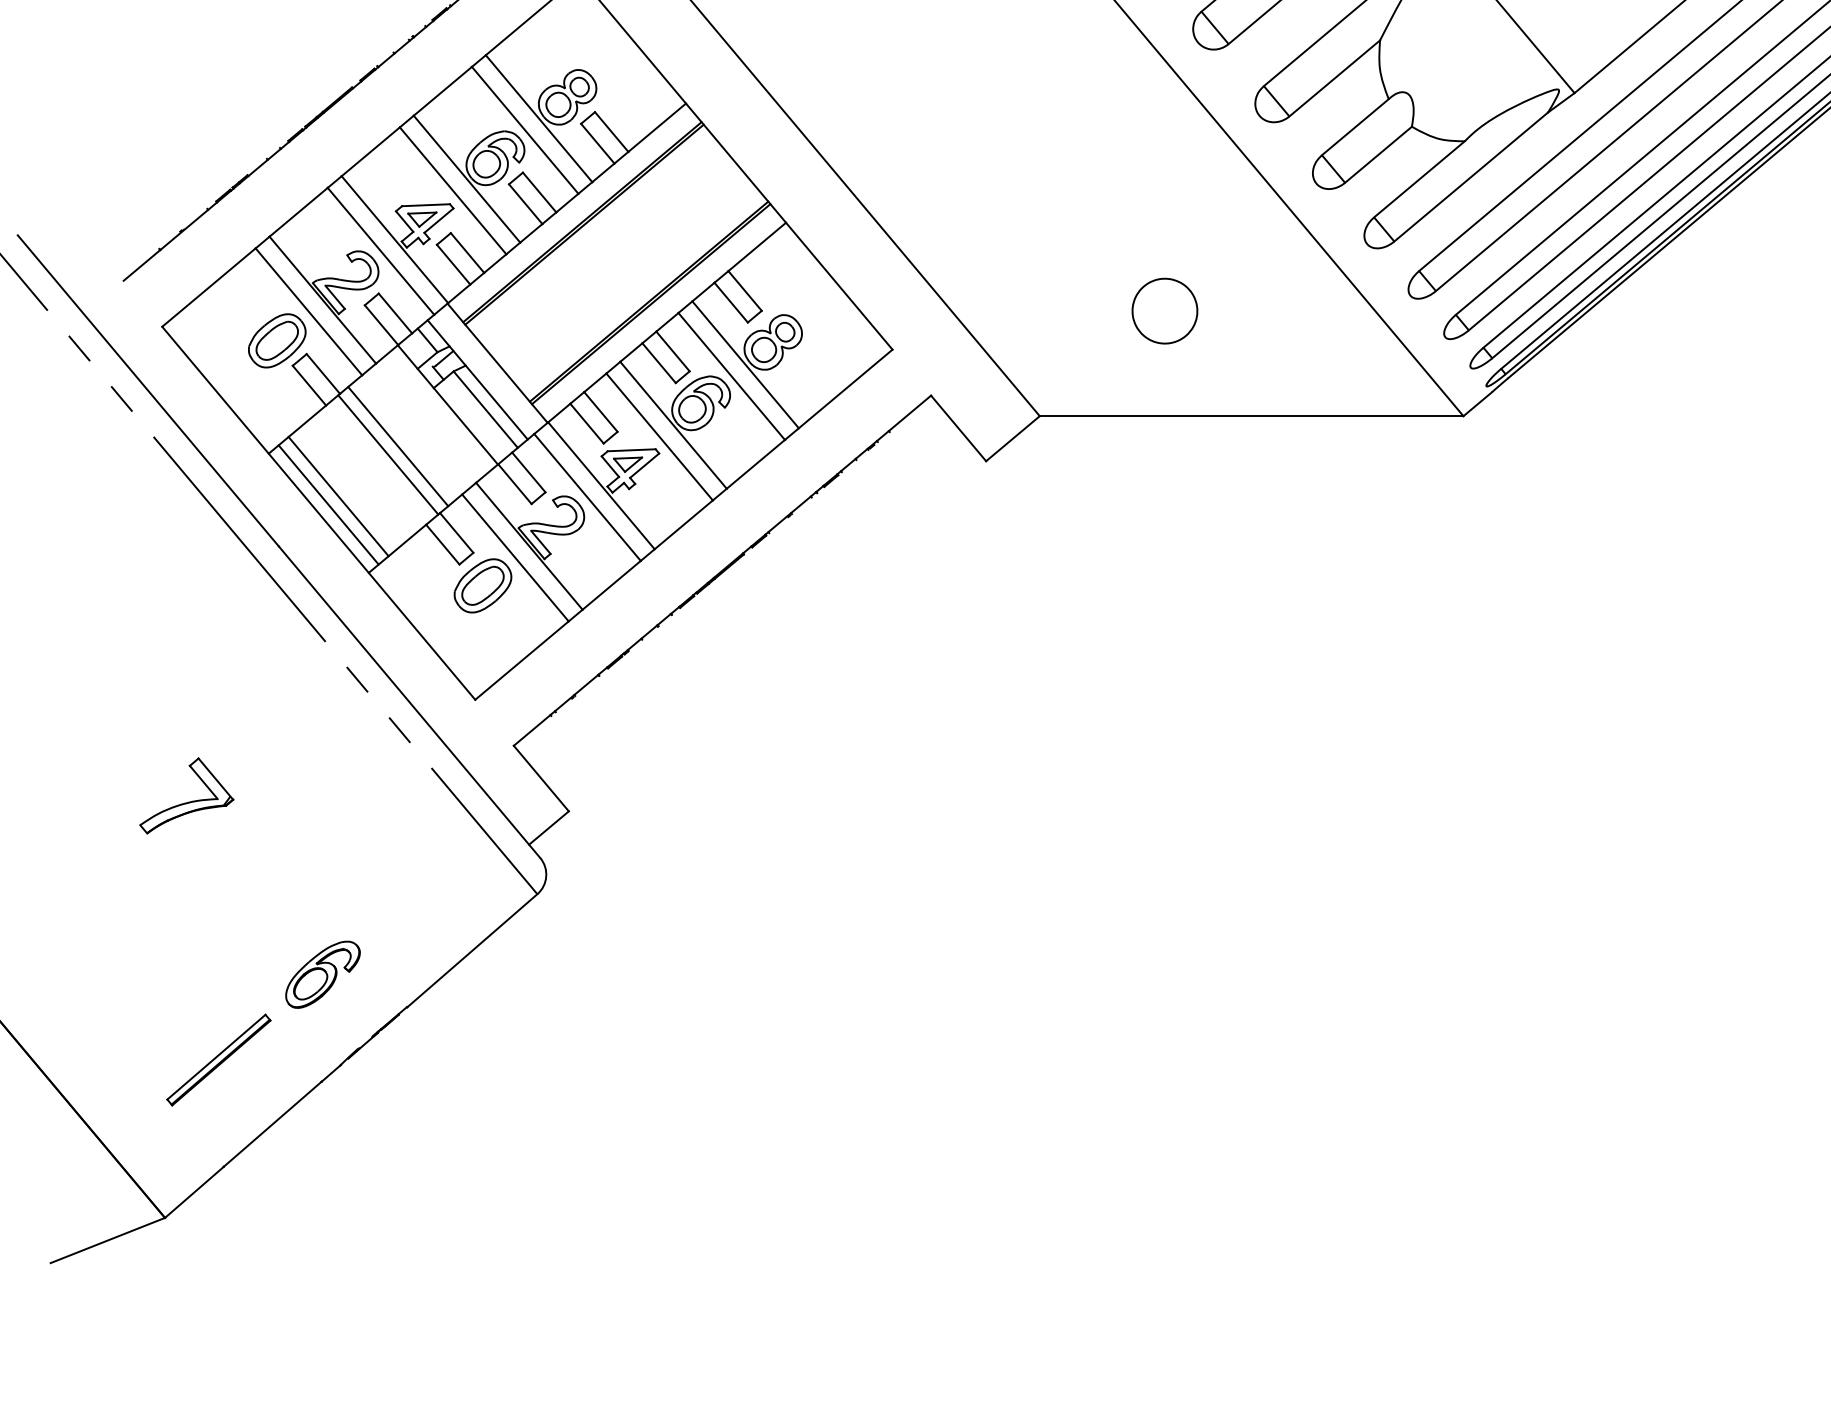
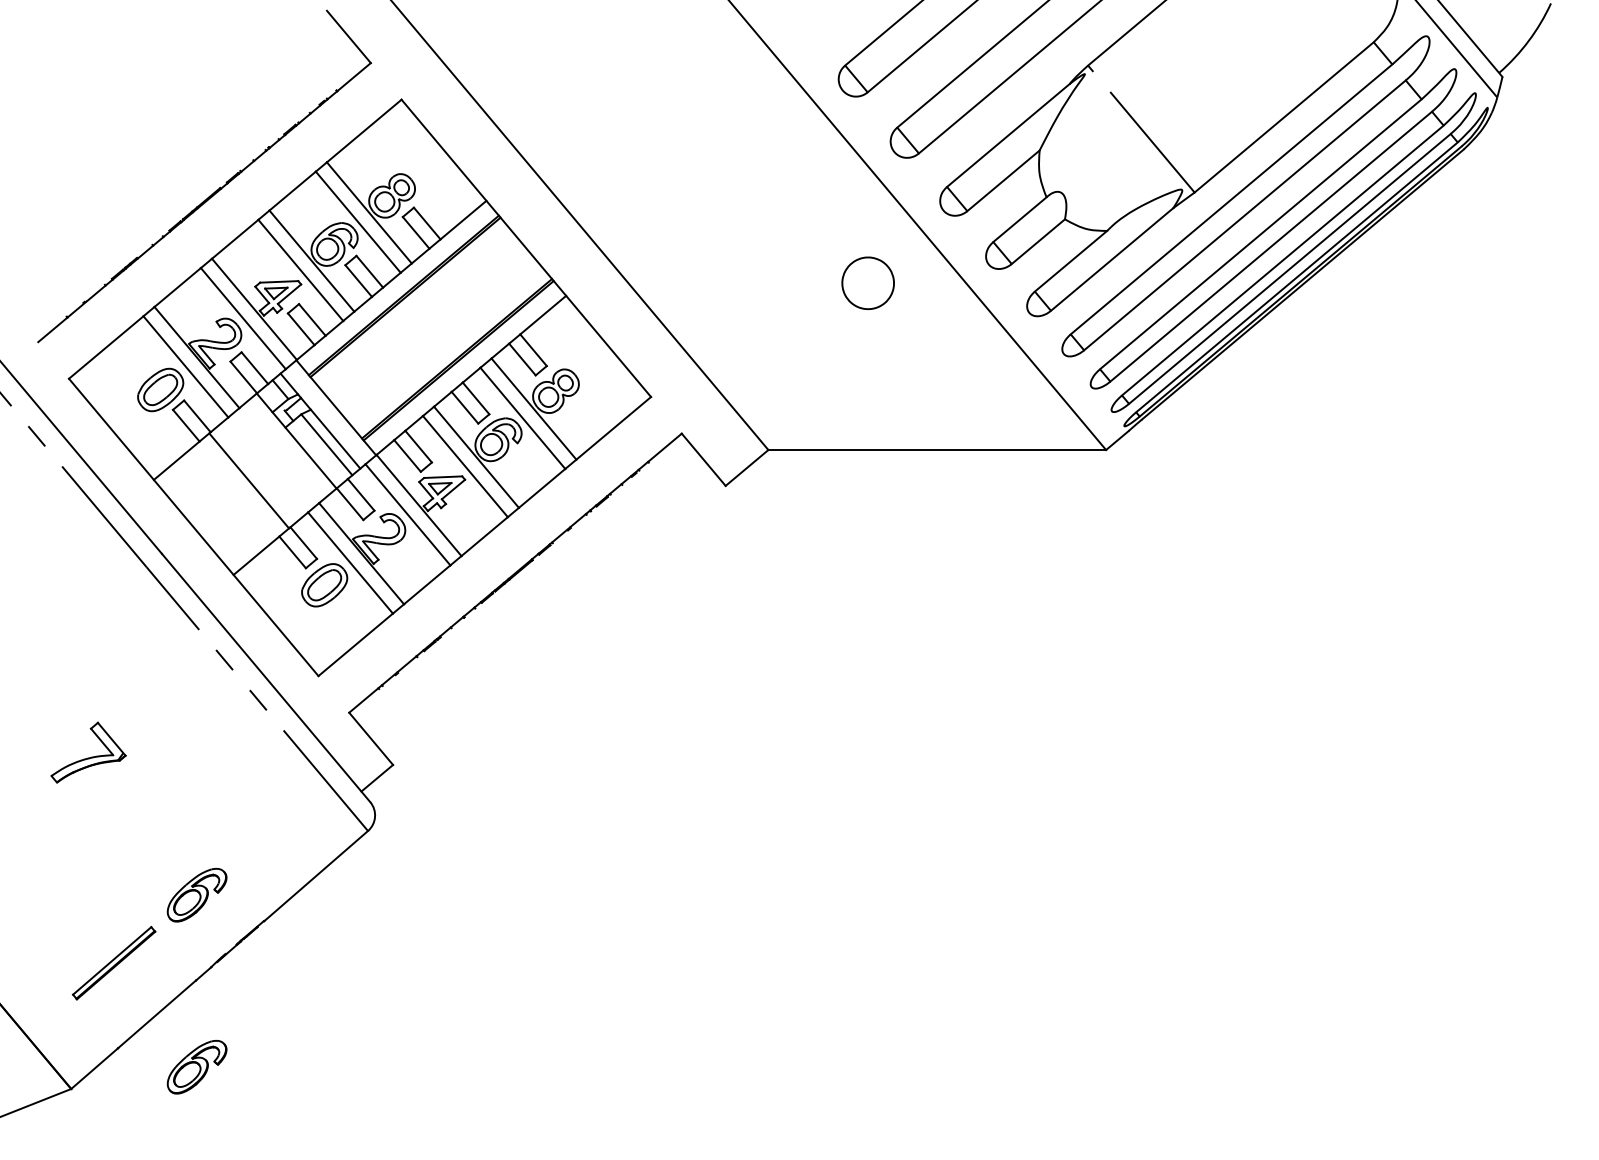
part: (1164, 311) -> (867, 283), moved
line: (397, 445) -> (256, 473), removed
line: (338, 495) -> (209, 513), removed
line: (328, 504) -> (201, 520), removed
part: (322, 1190) -> (196, 1067), added

